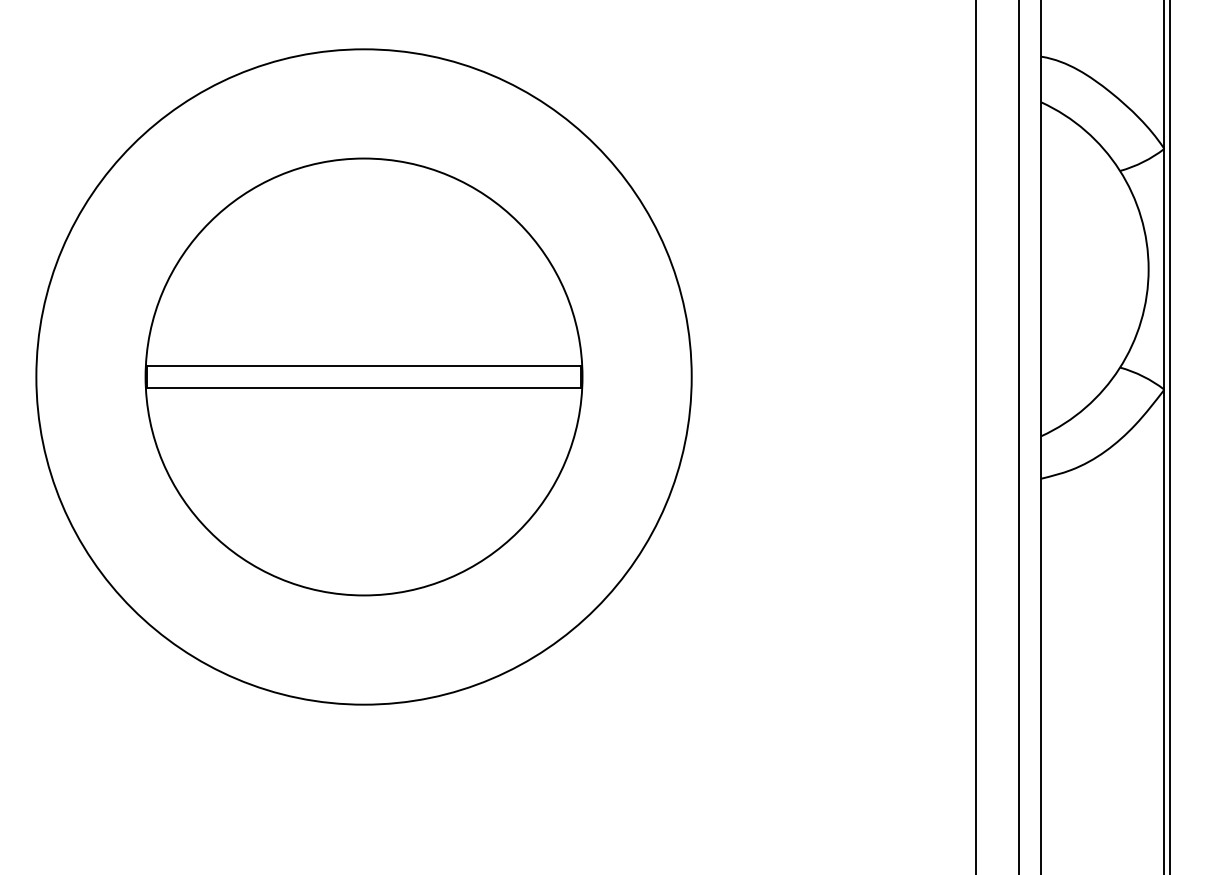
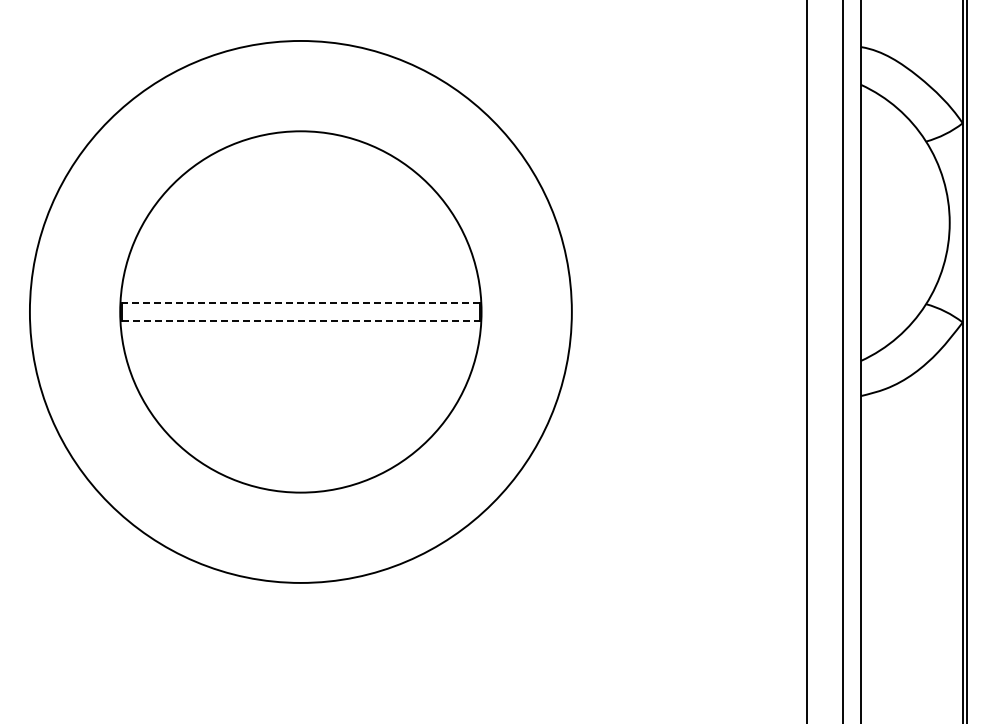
line: (363, 365) -> (300, 302), solid -> dashed
line: (364, 388) -> (301, 321), solid -> dashed

